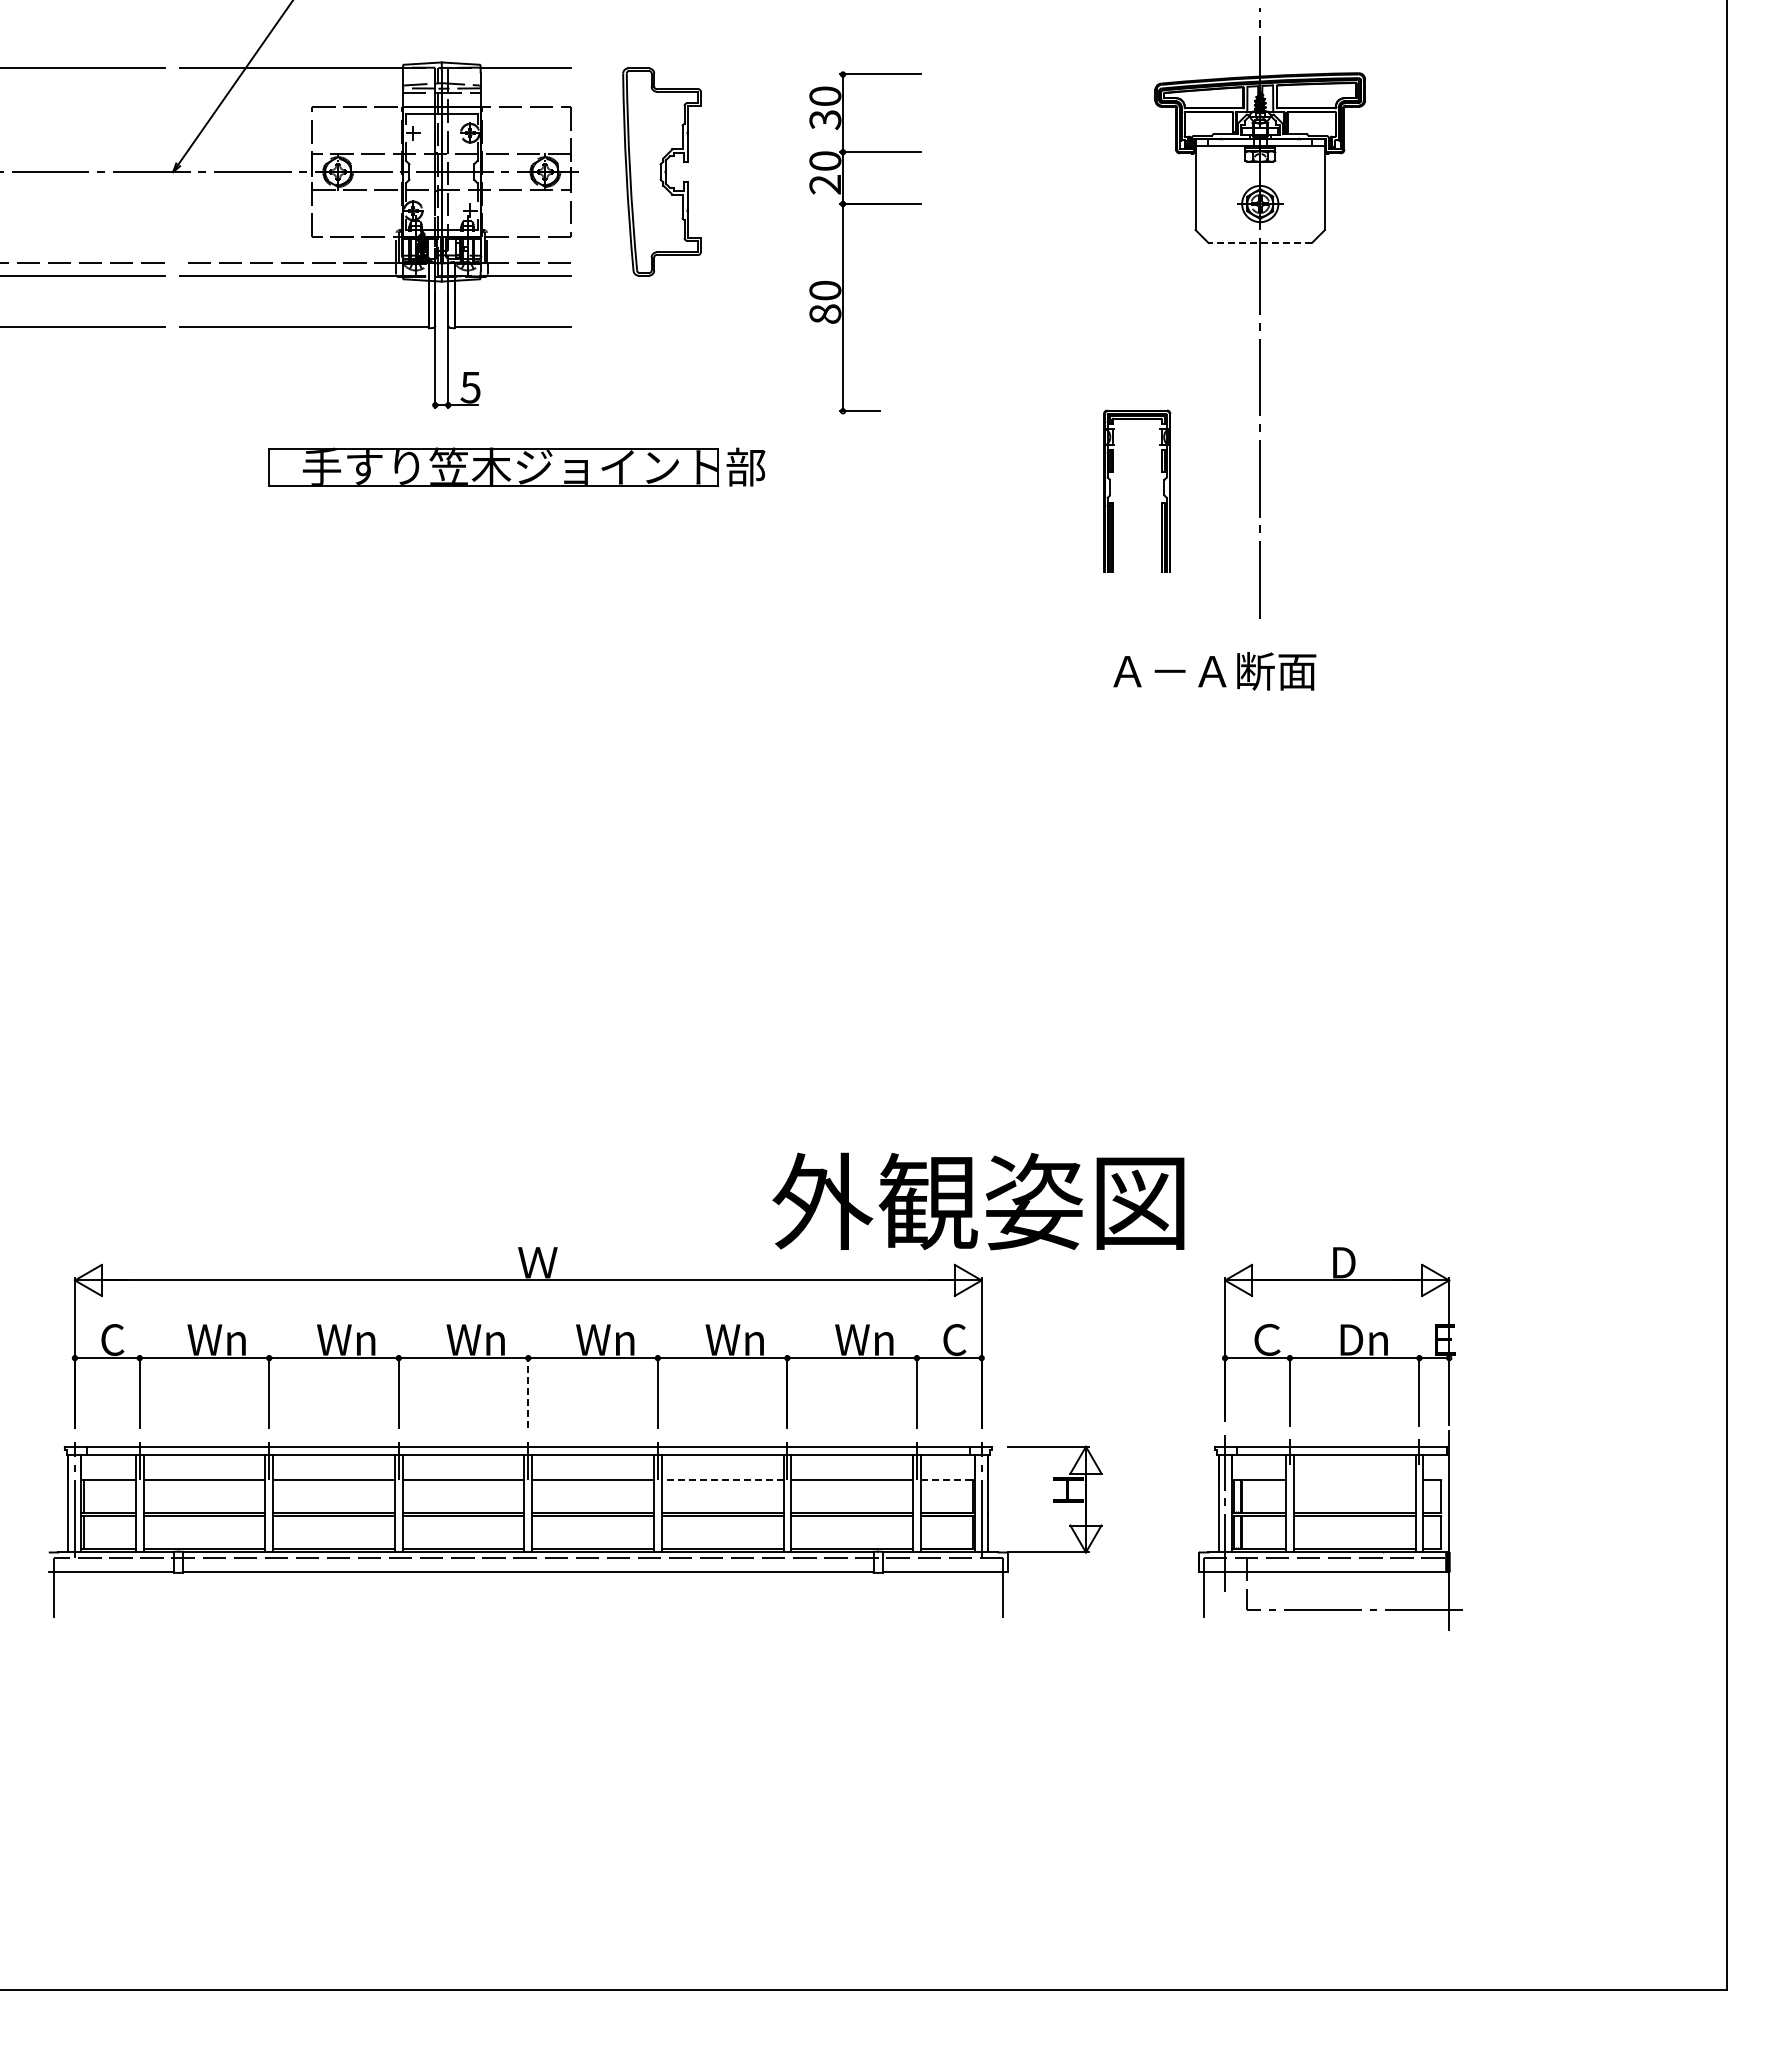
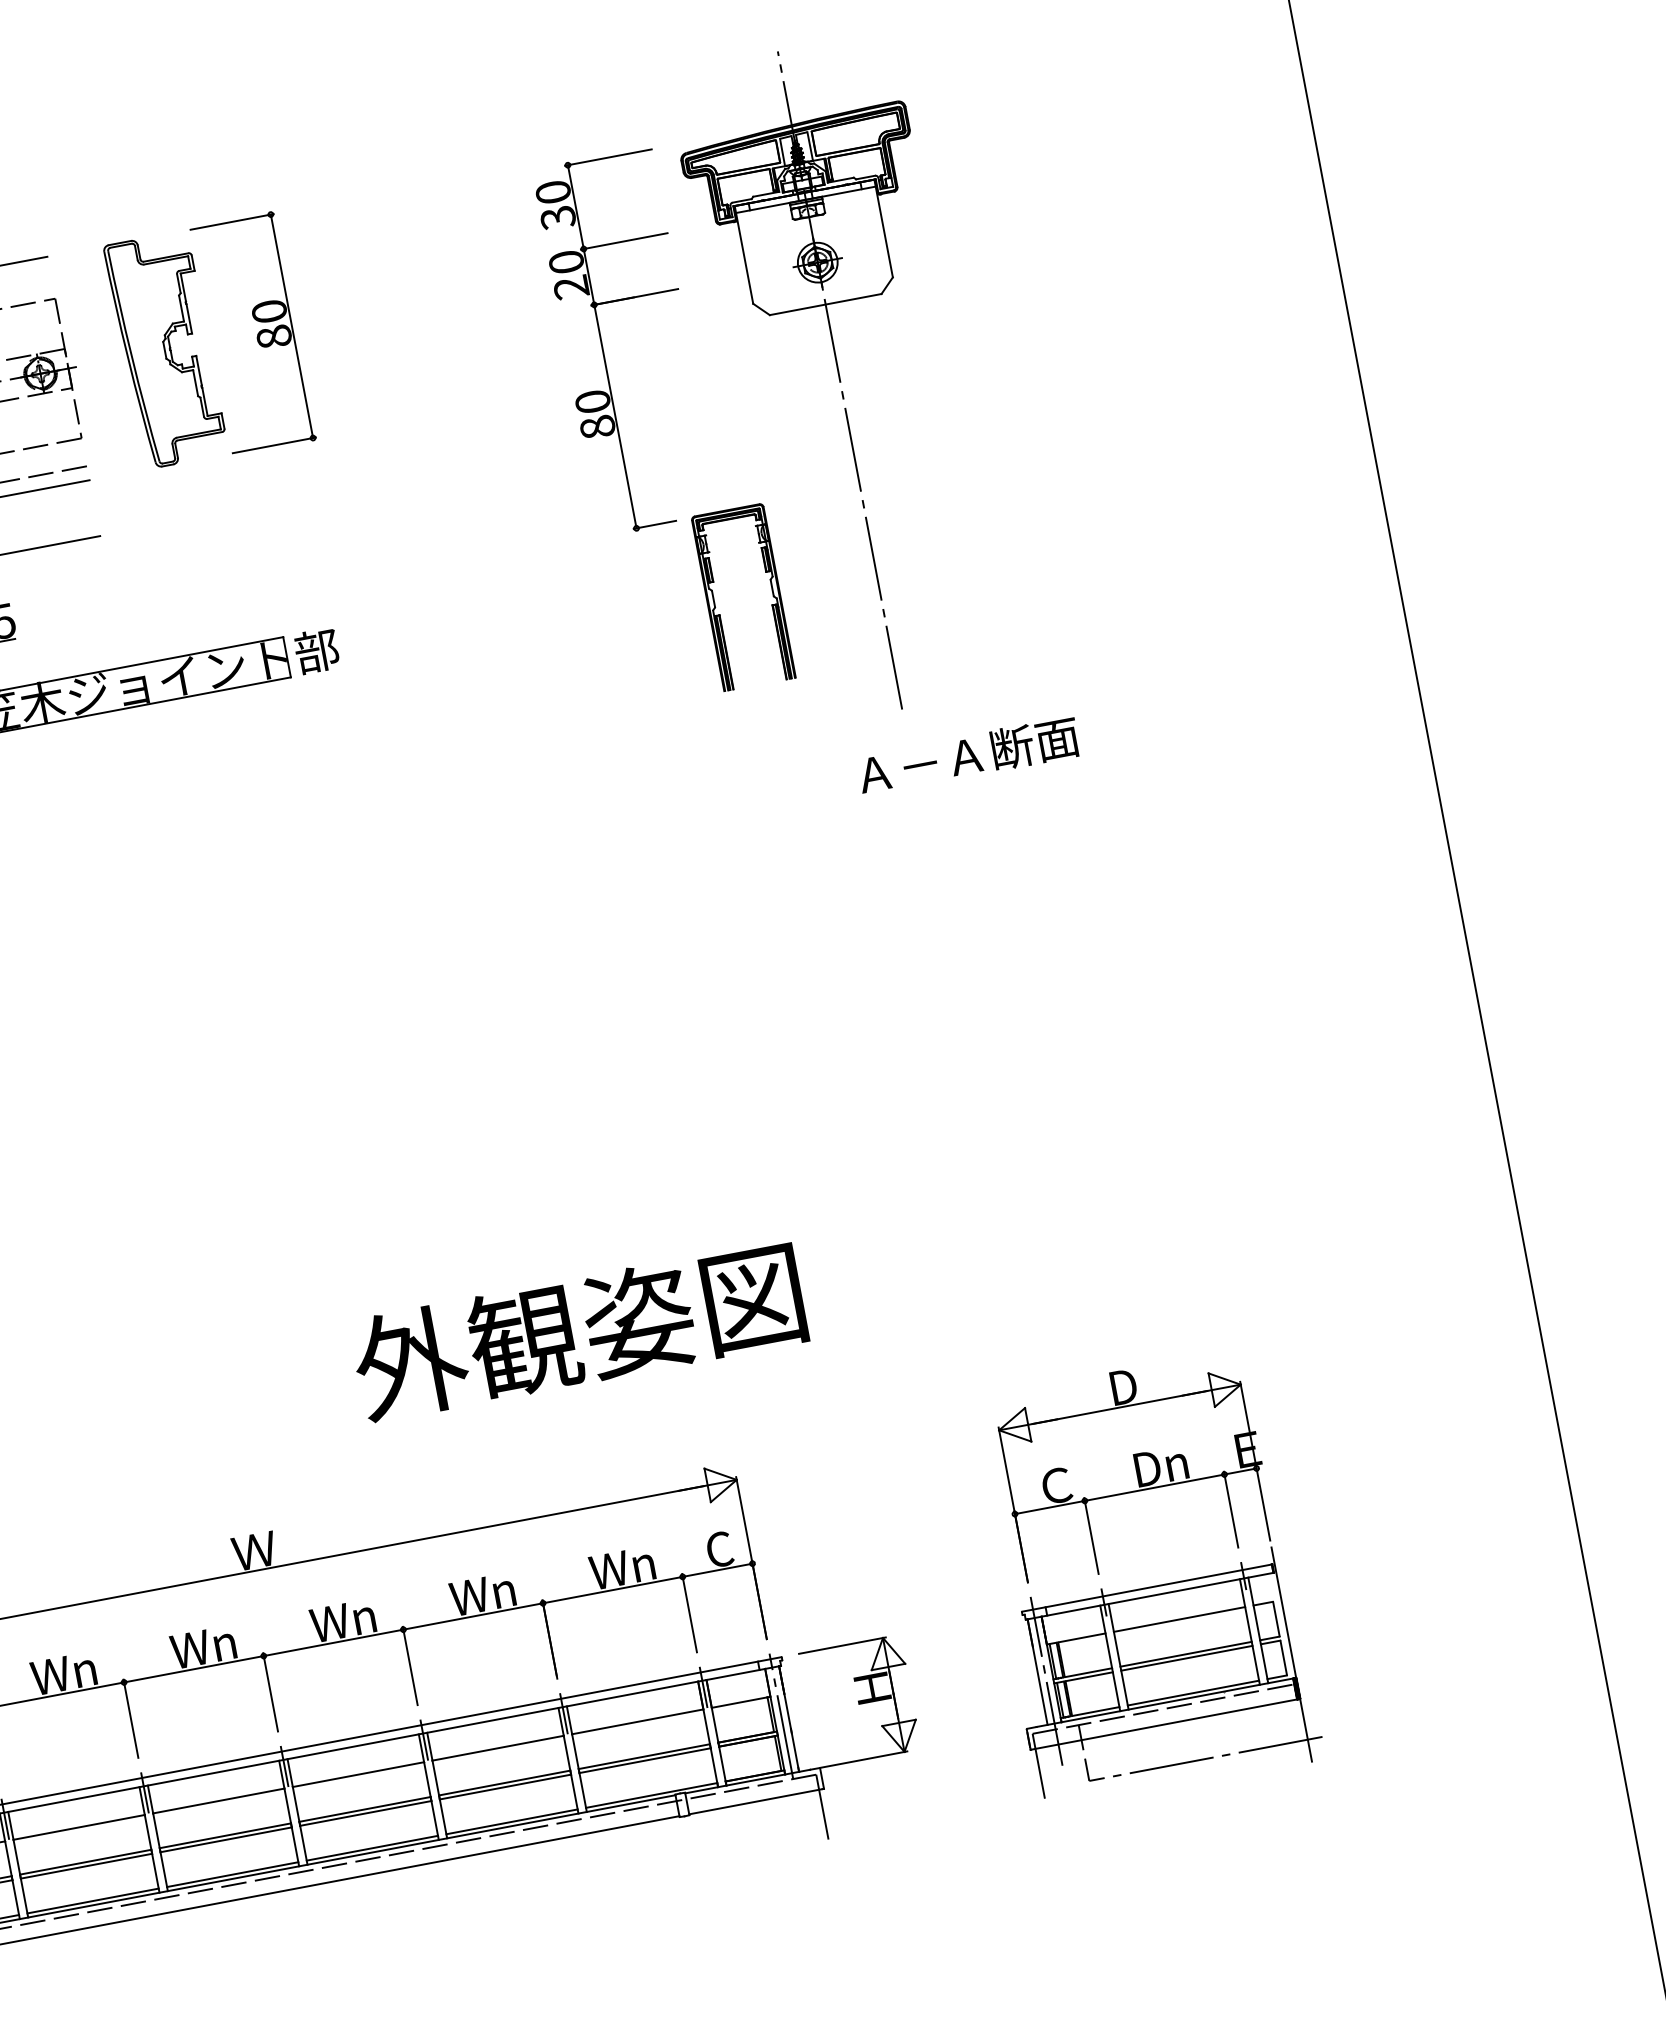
part: (742, 171) -> (252, 333), added
part: (843, 242) -> (602, 346), moved
line: (1260, 242) -> (825, 304), dashed -> solid
text: (1214, 671) -> (968, 756), moved
text: (978, 1201) -> (578, 1331), moved
line: (528, 1391) -> (270, 1691), dashed -> solid
line: (722, 1480) -> (498, 1748), dashed -> solid
line: (946, 1480) -> (739, 1702), dashed -> solid
line: (1354, 1480) -> (1179, 1619), added

